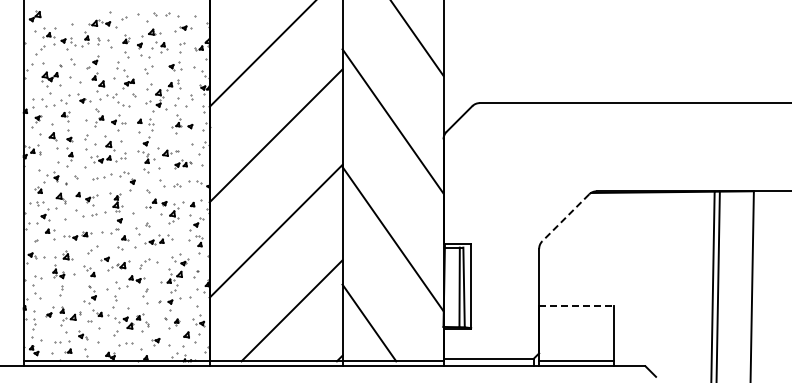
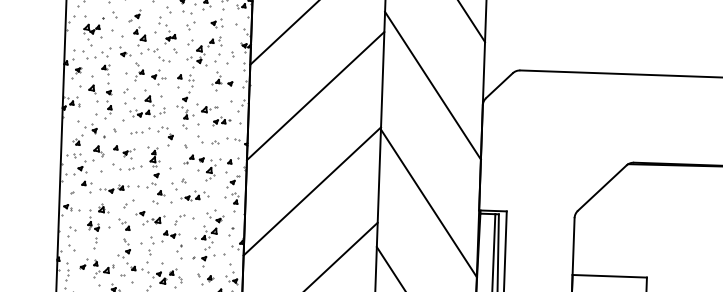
line: (565, 218) -> (601, 188), dashed -> solid
line: (576, 305) -> (609, 276), dashed -> solid

